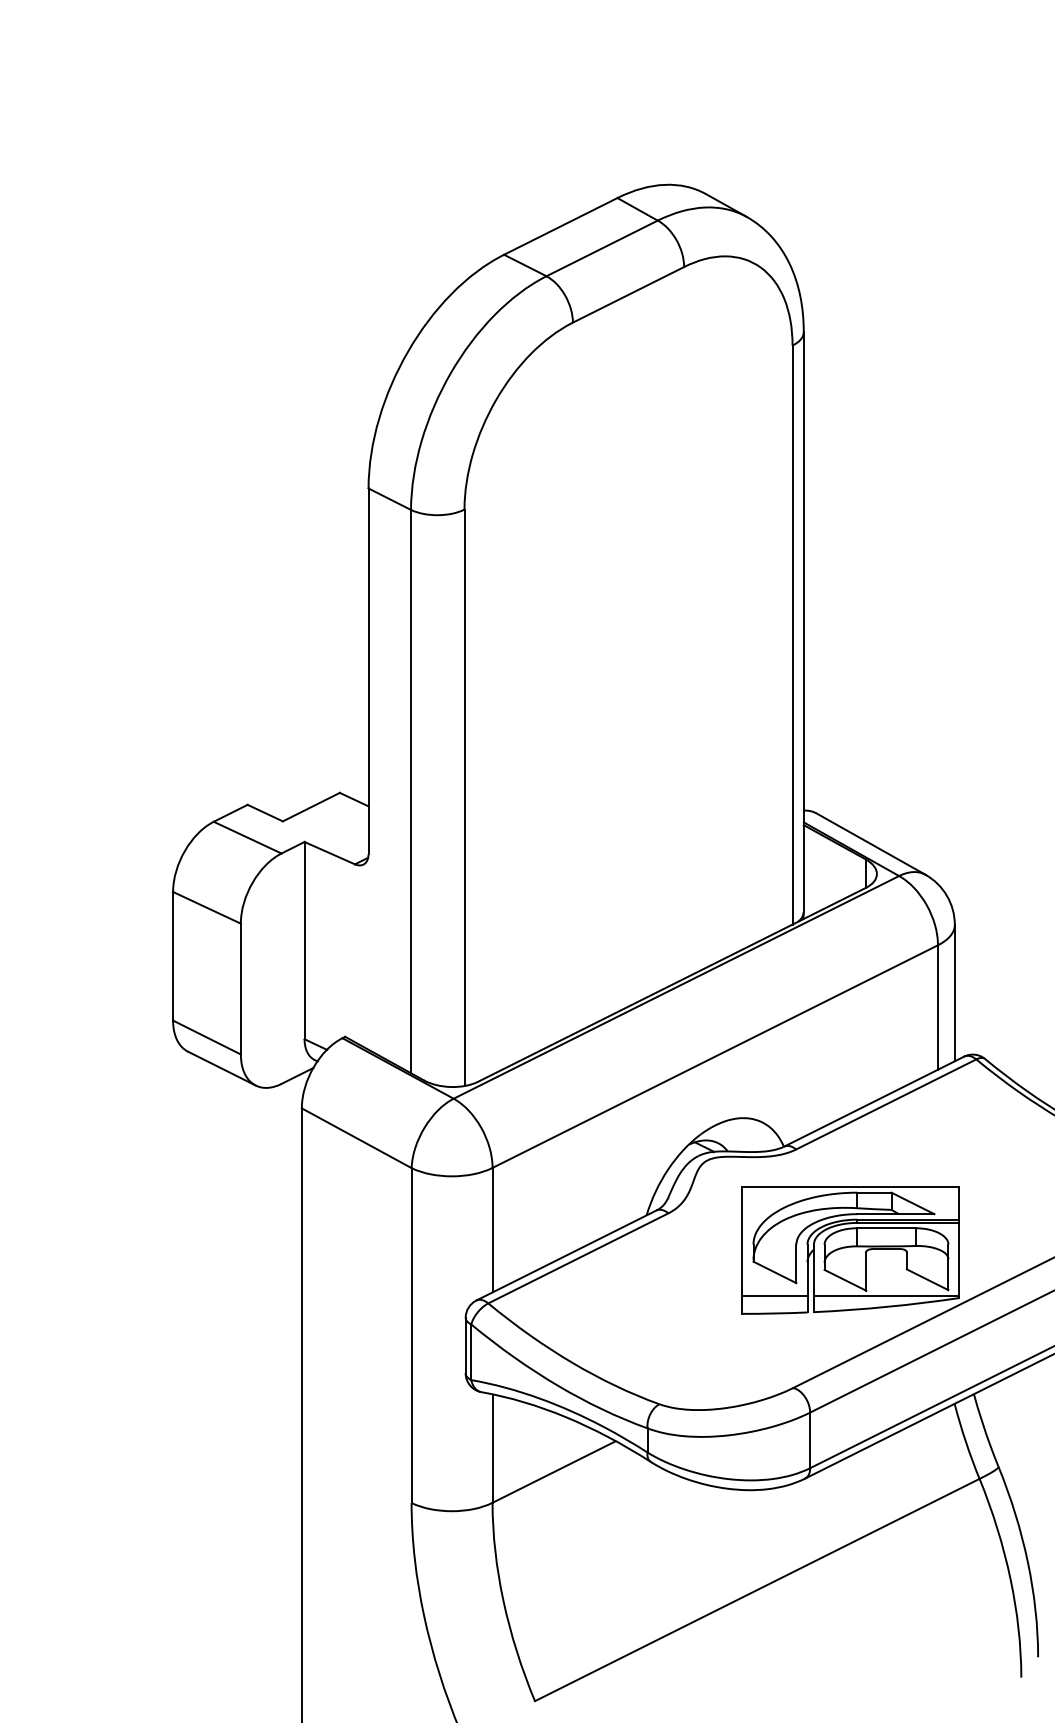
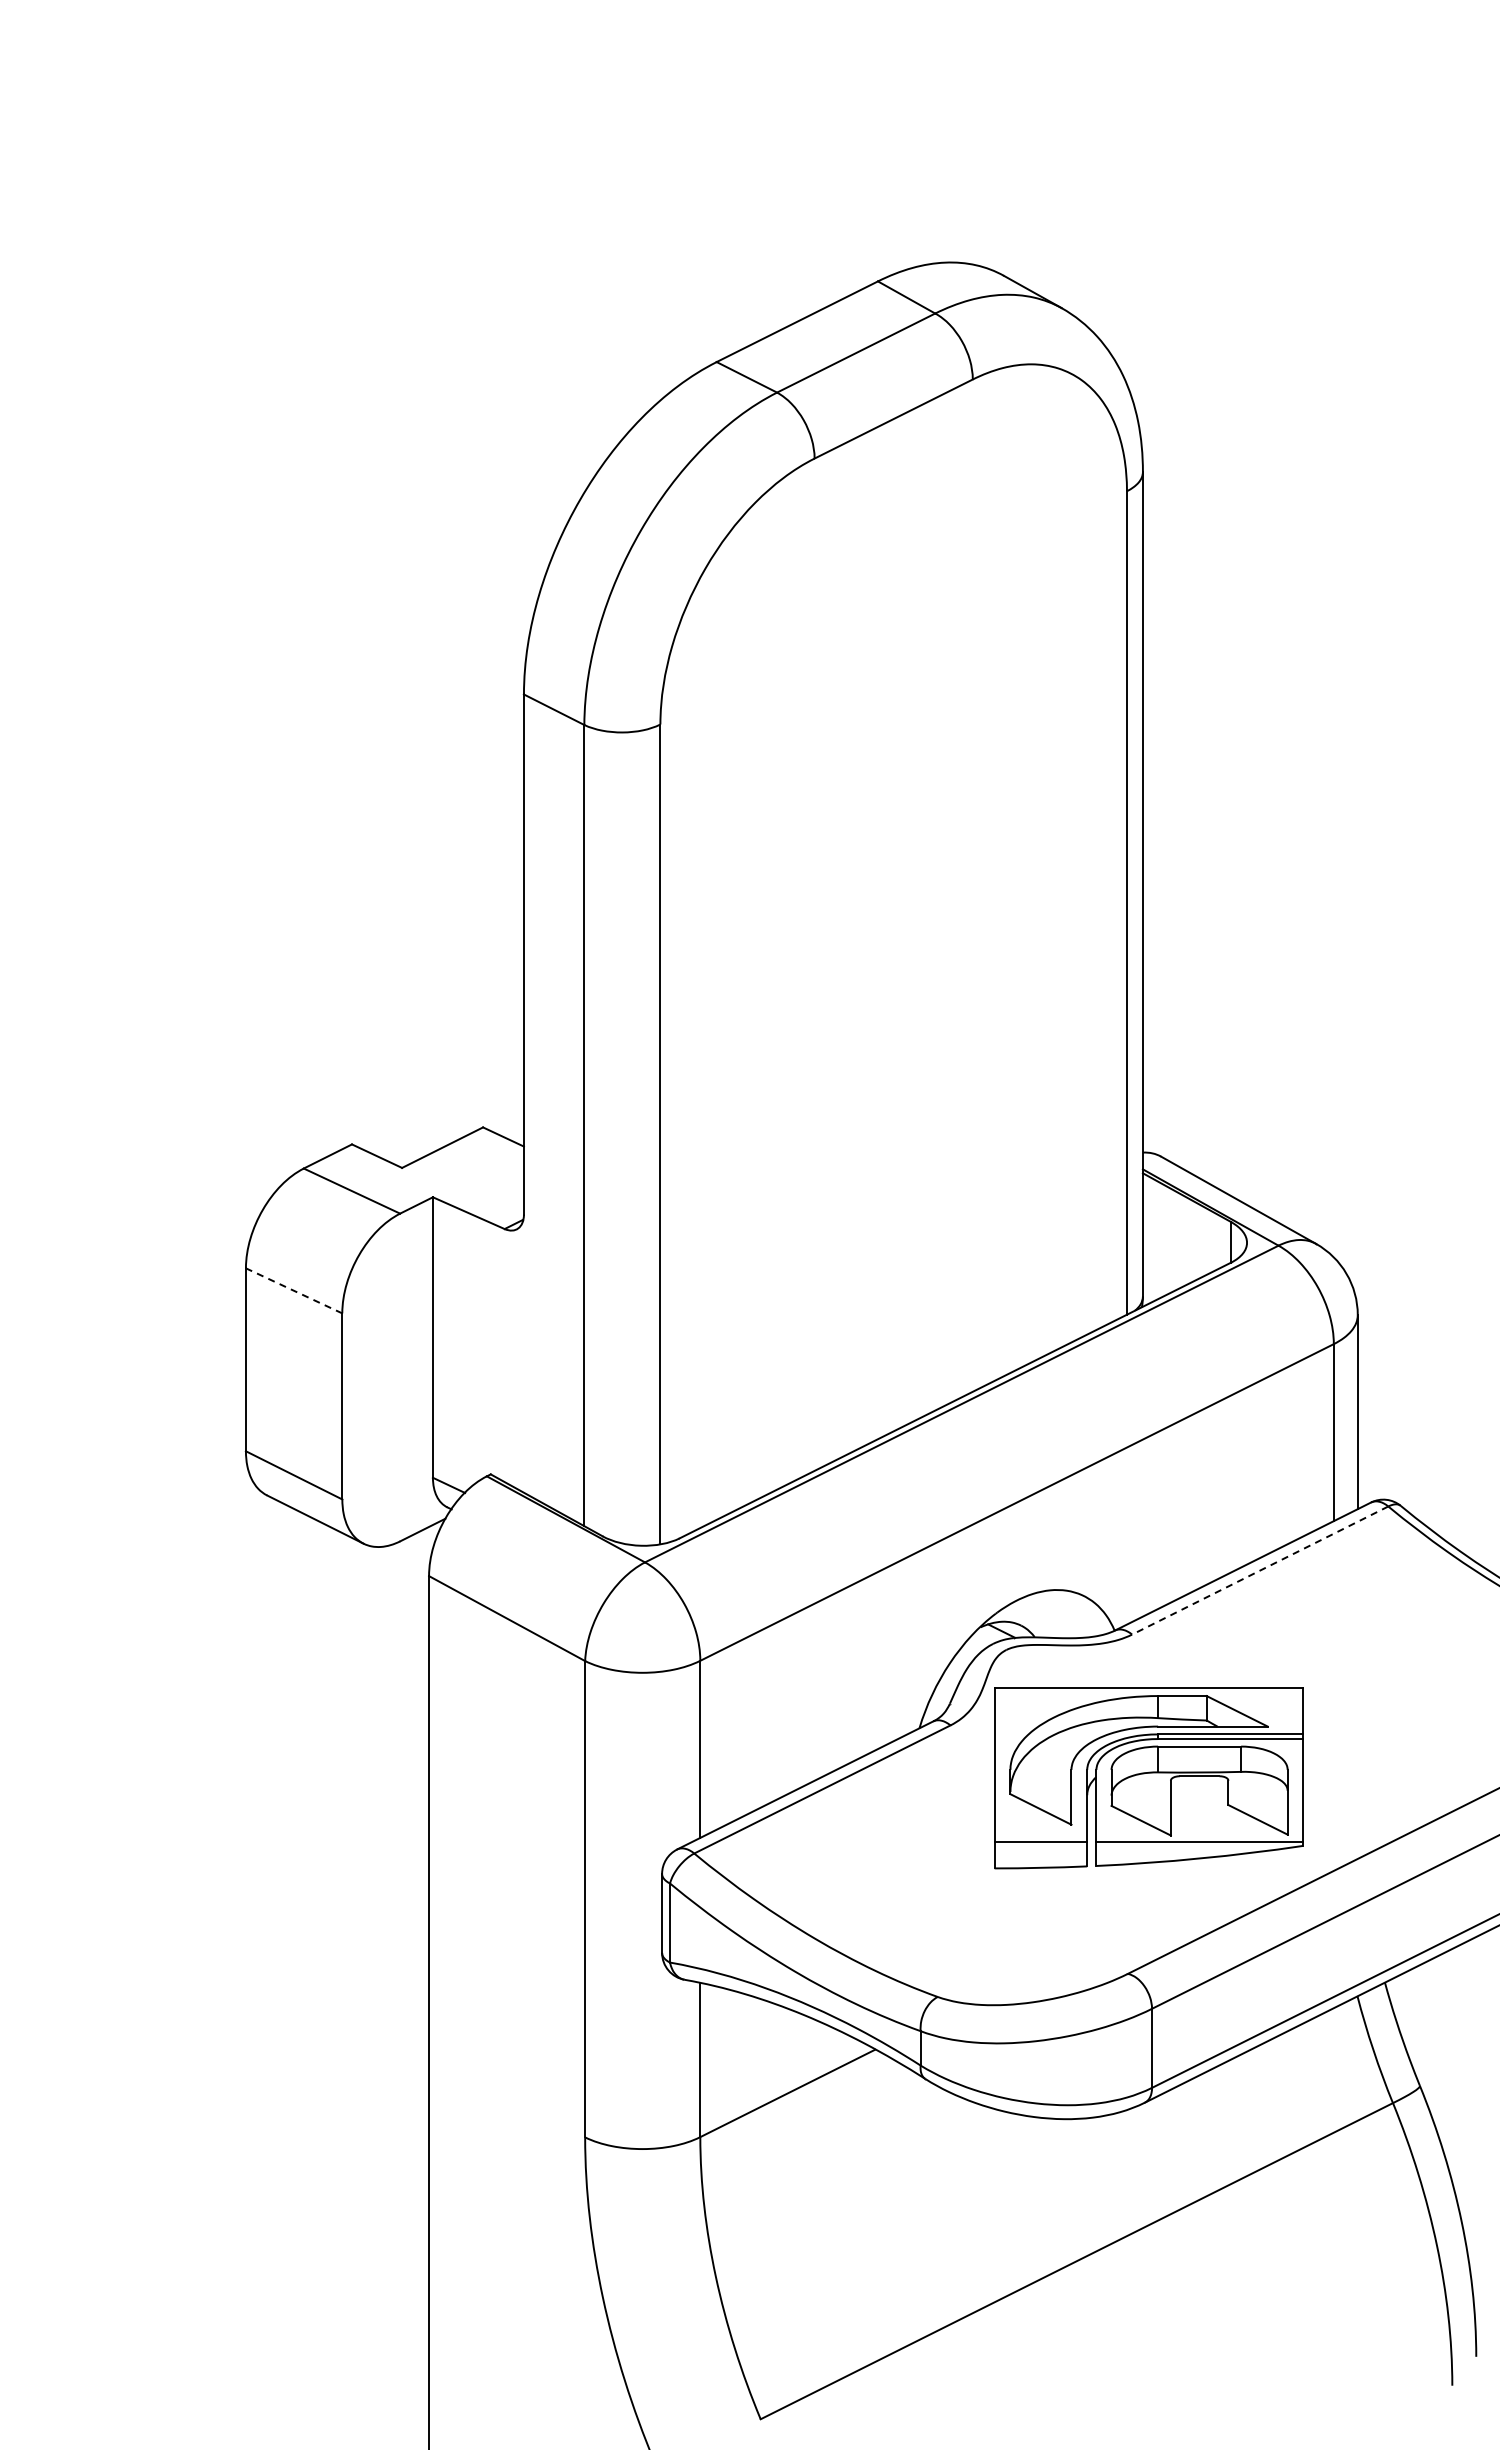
line: (206, 907) -> (293, 1290), solid -> dashed
line: (885, 1104) -> (1259, 1570), solid -> dashed
part: (850, 1250) -> (1148, 1778), moved

